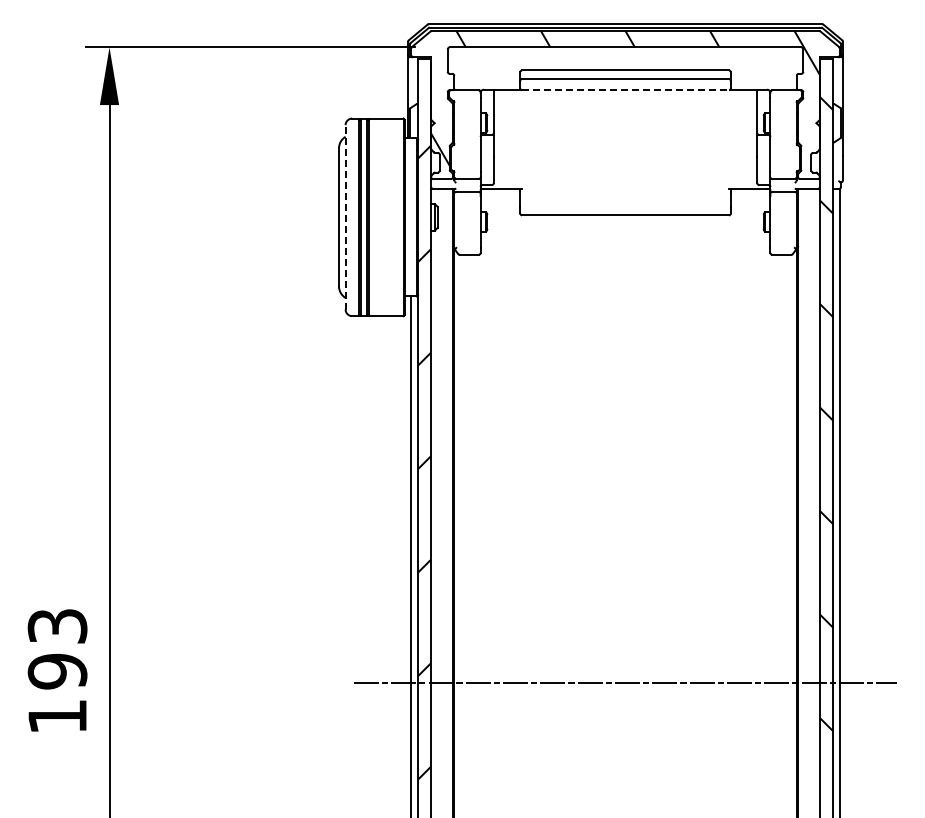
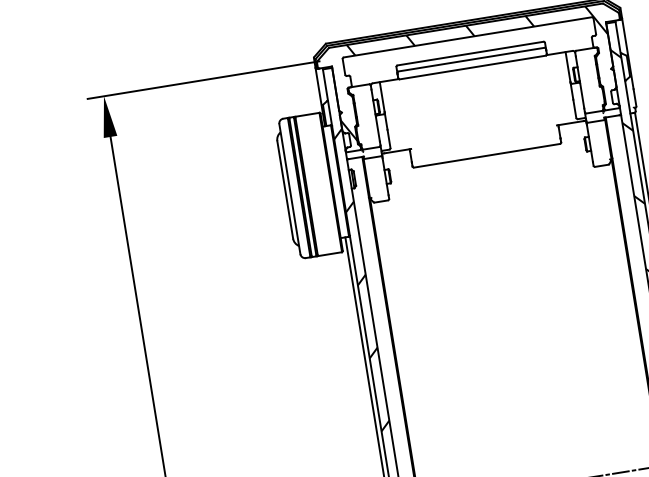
line: (626, 90) -> (473, 67), dashed -> solid
line: (345, 216) -> (289, 188), dashed -> solid

